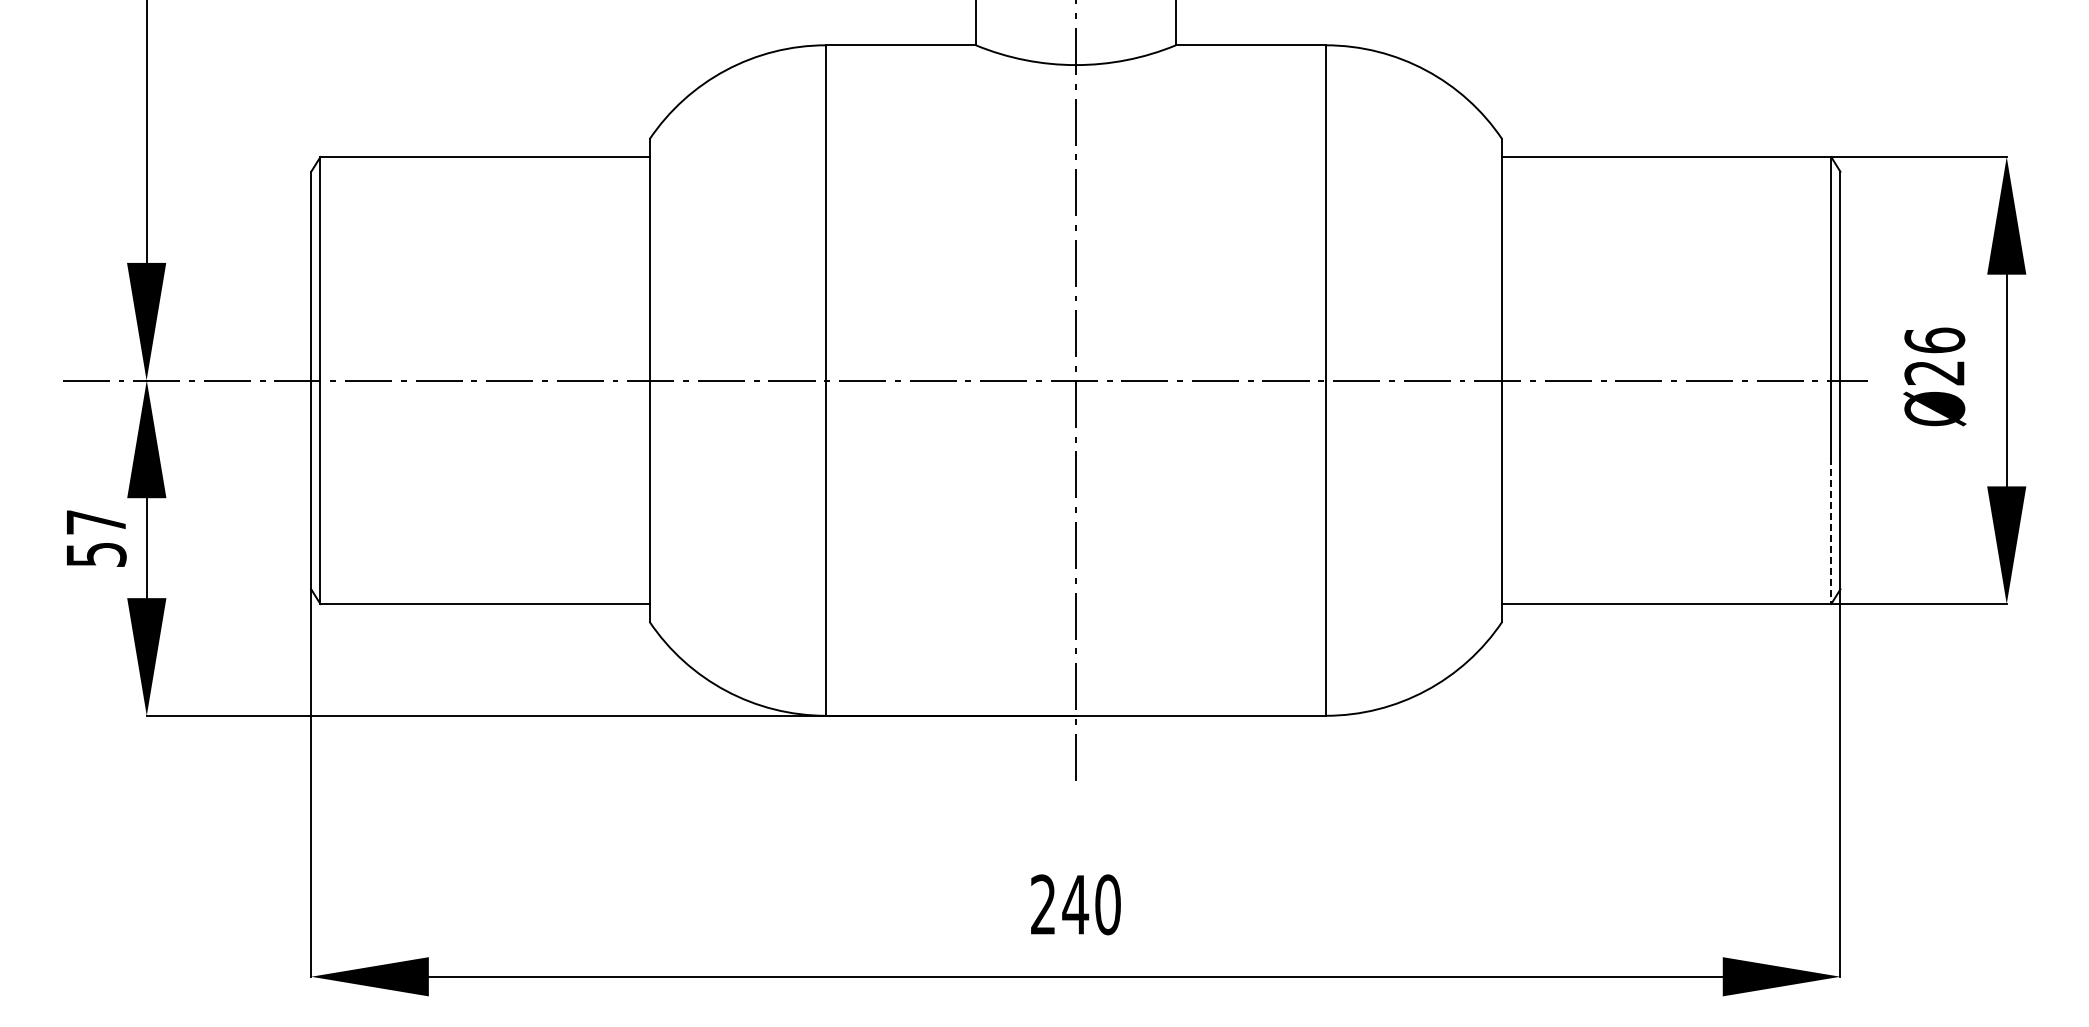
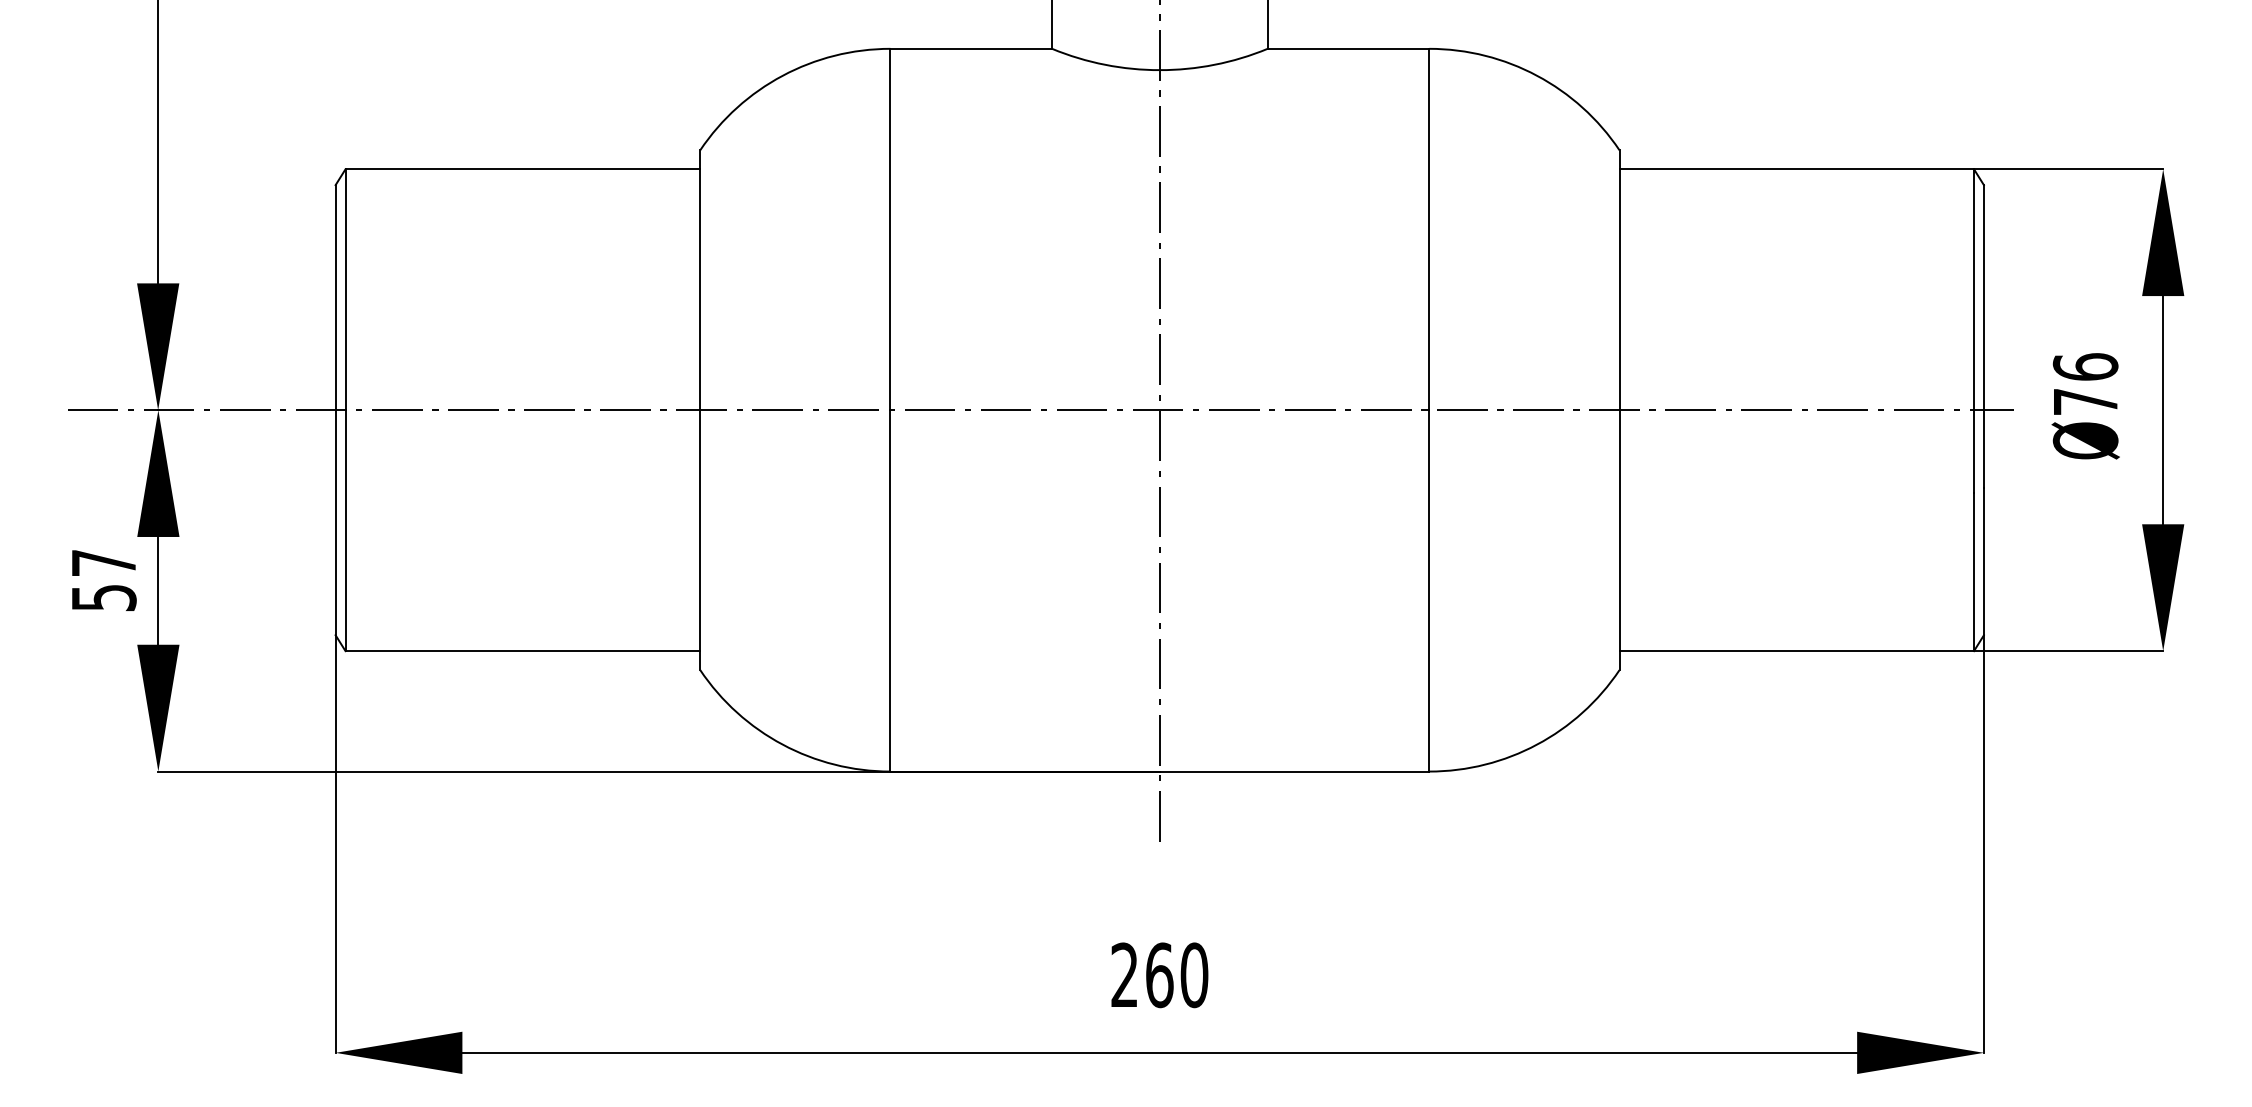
text: (1934, 373) -> (2085, 402), 26 -> 76
line: (1831, 531) -> (1974, 572), dashed -> solid
text: (1075, 904) -> (1159, 974), 240 -> 260

